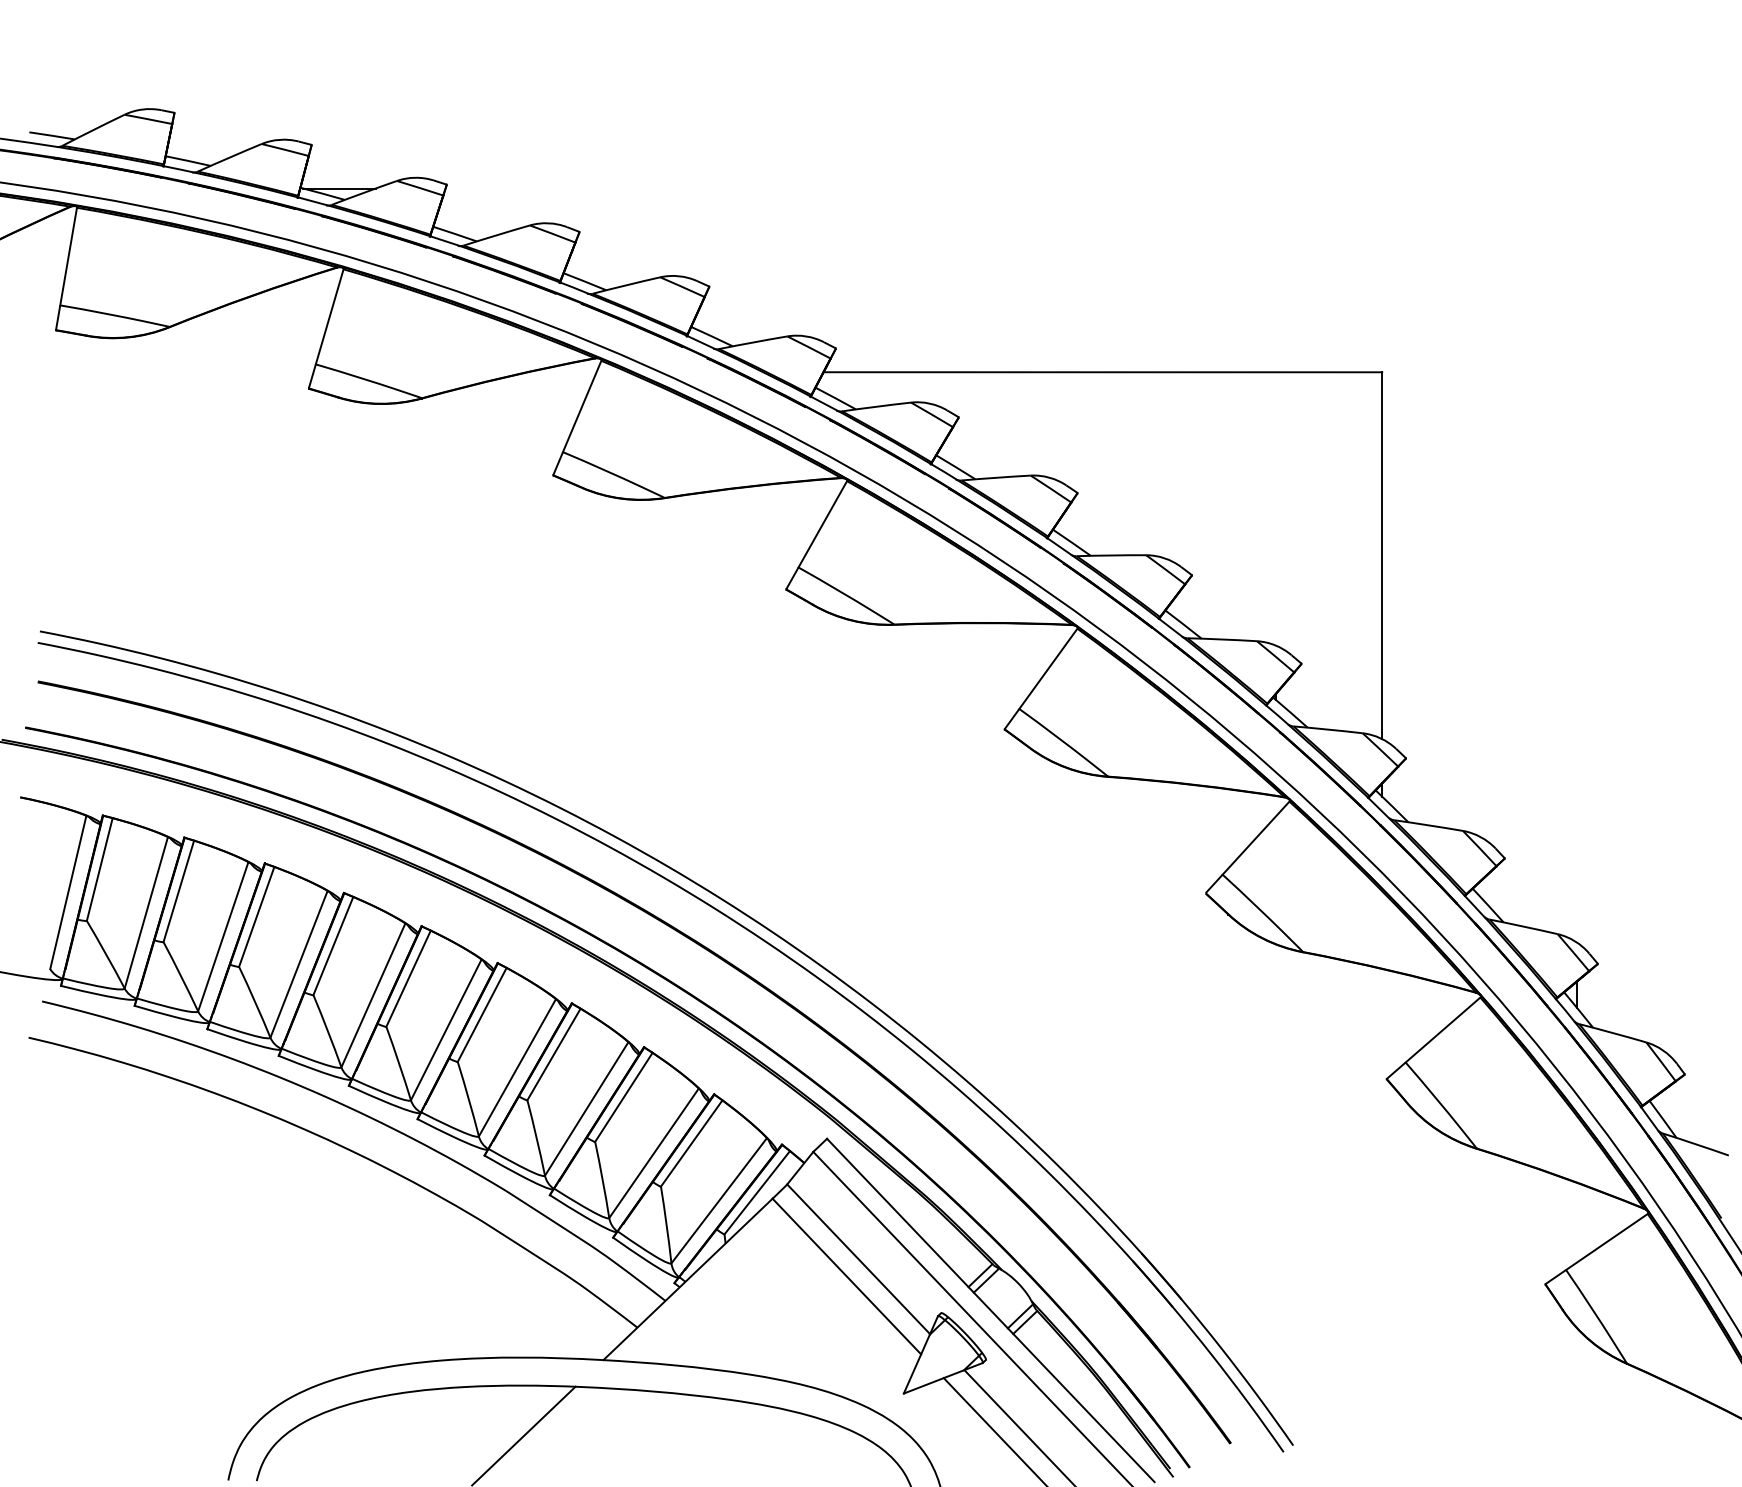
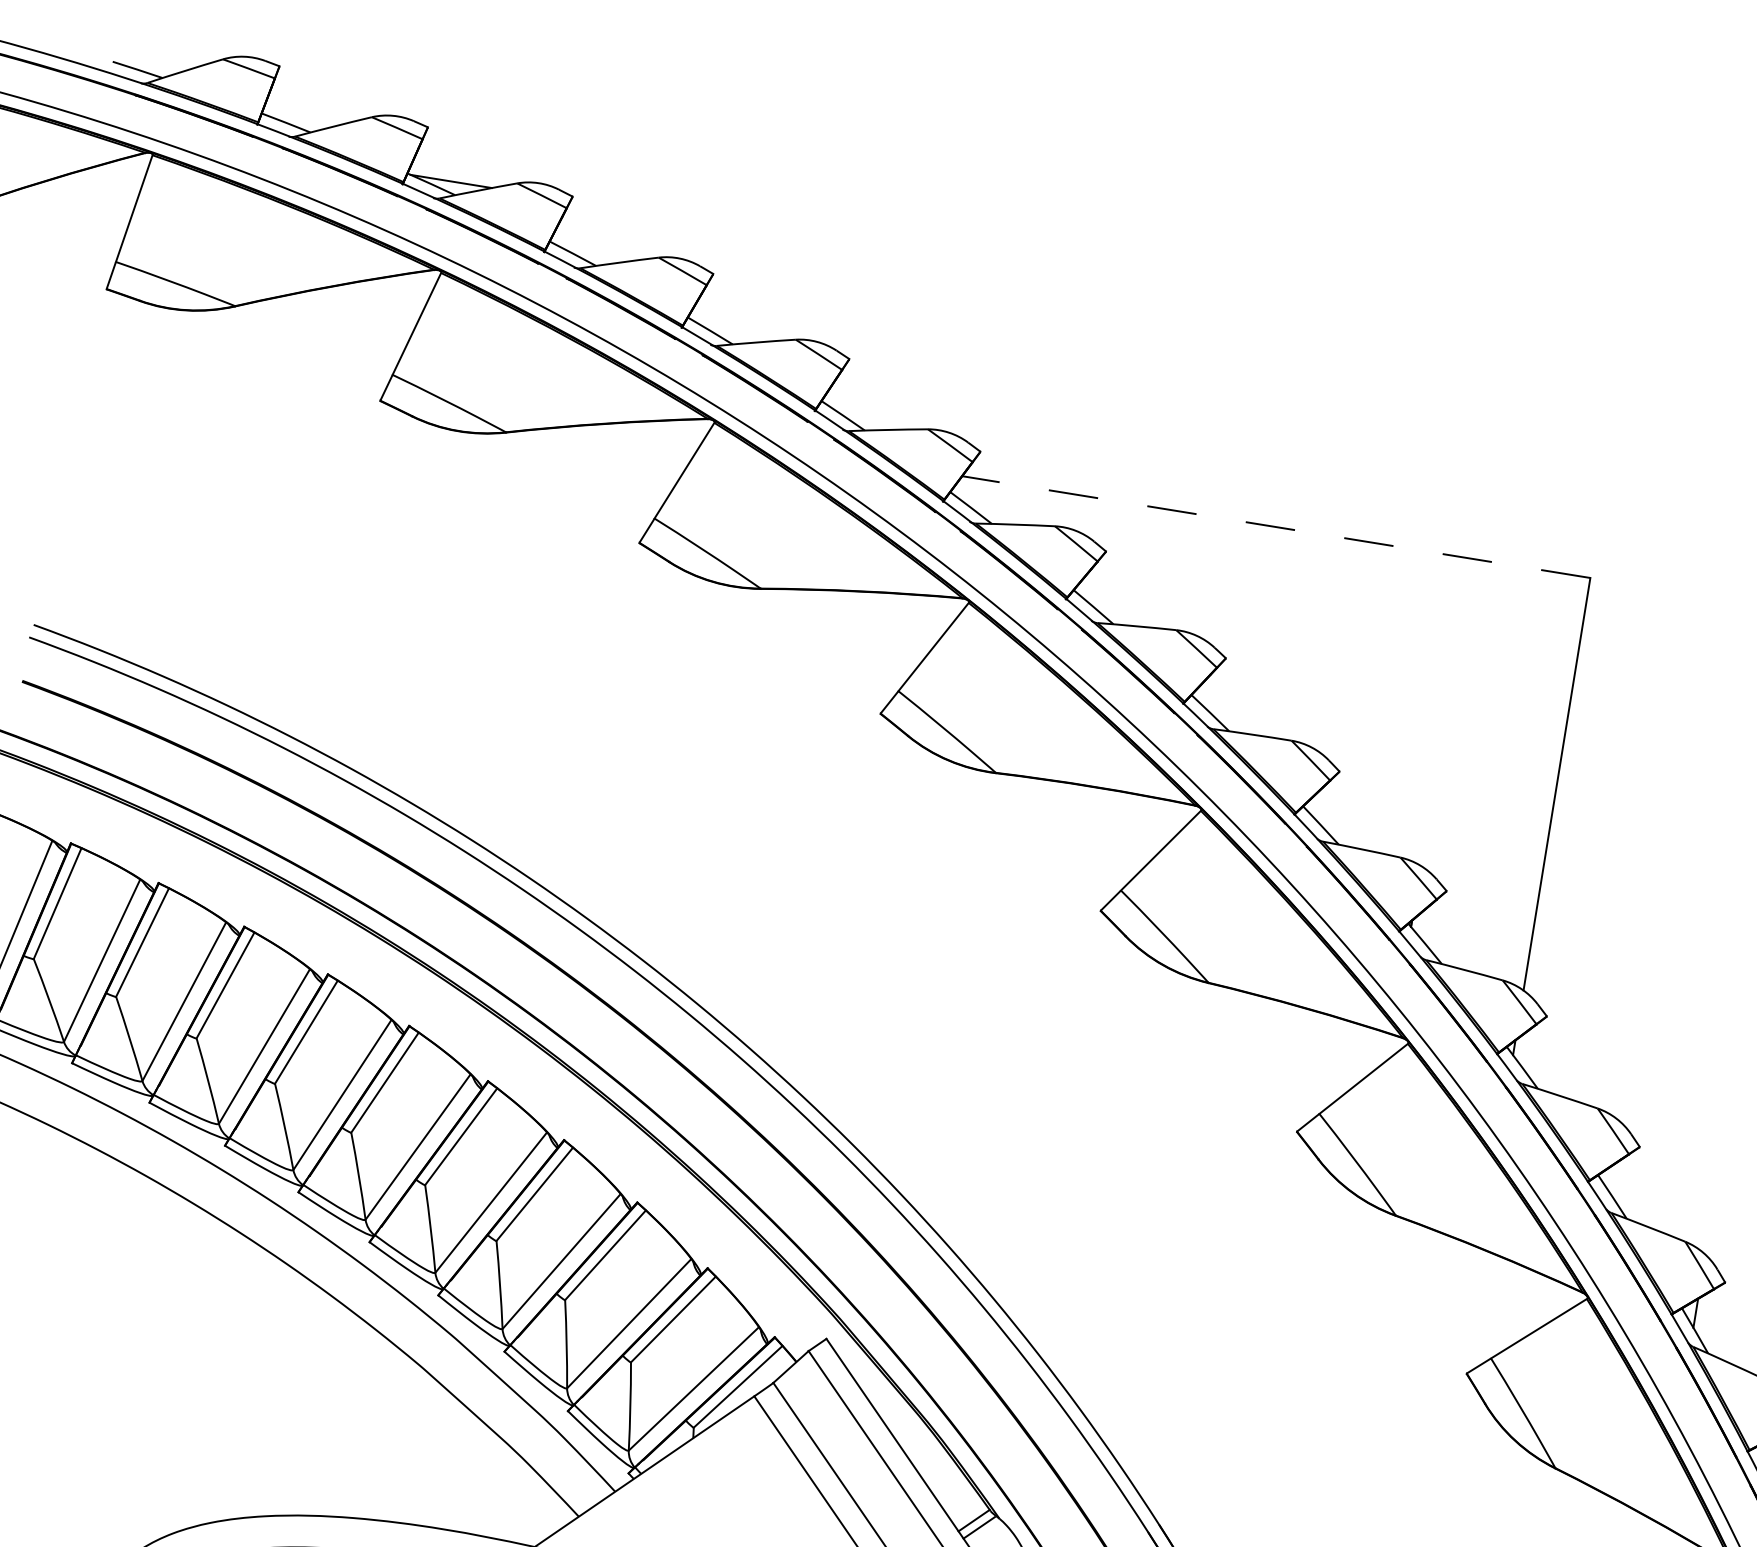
line: (1102, 372) -> (1275, 527), solid -> dashed

